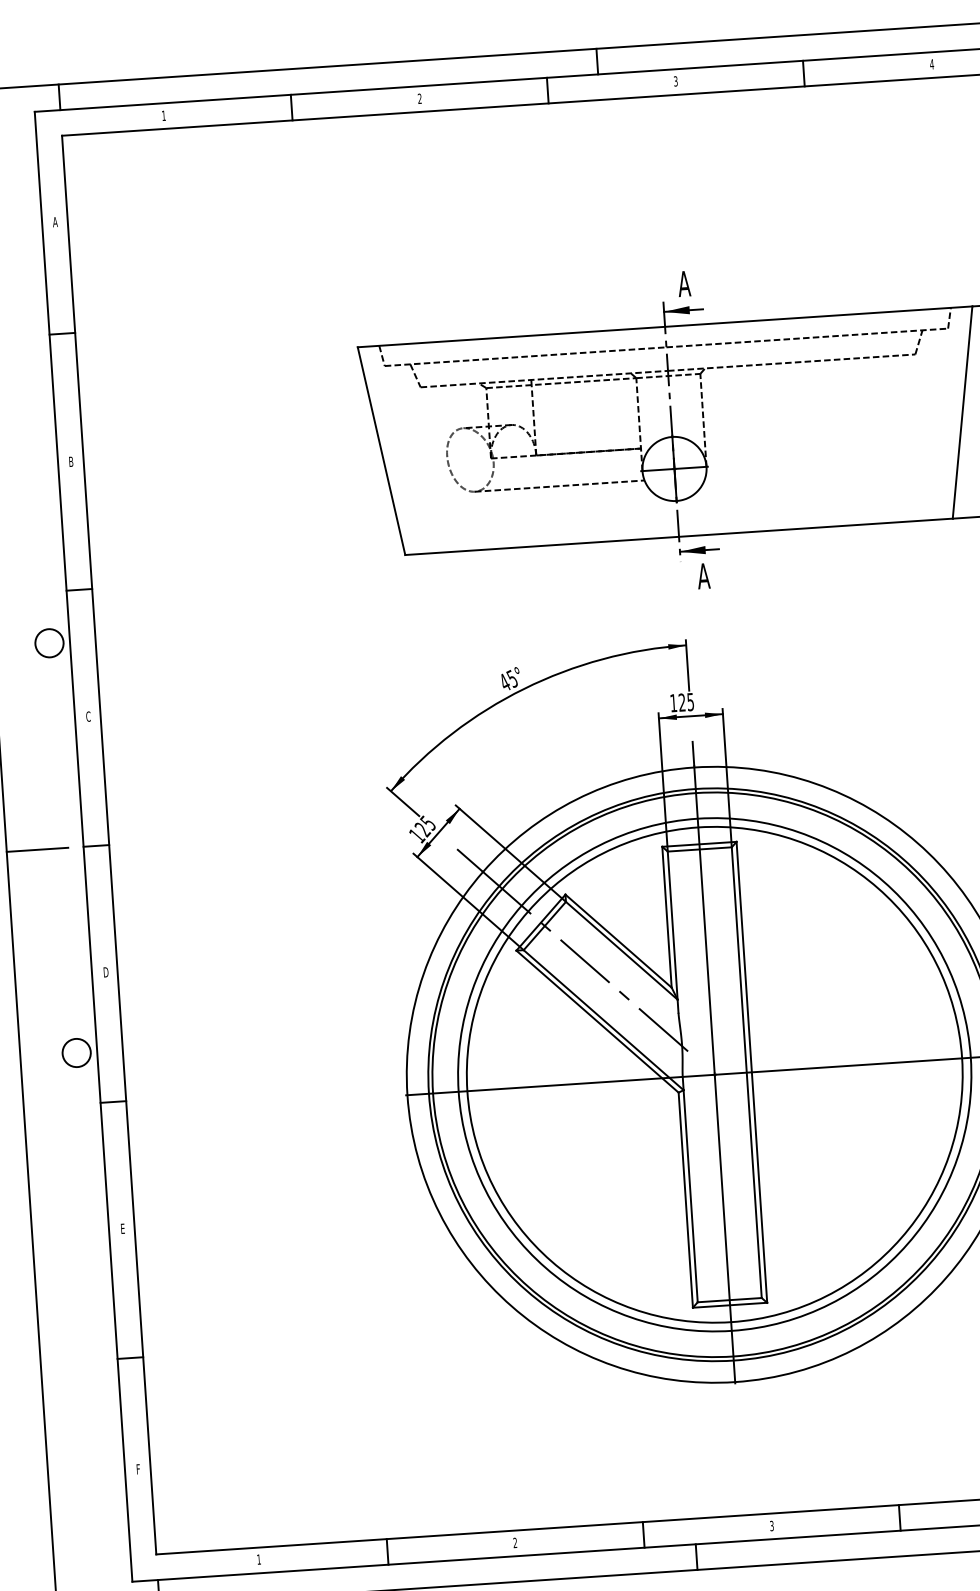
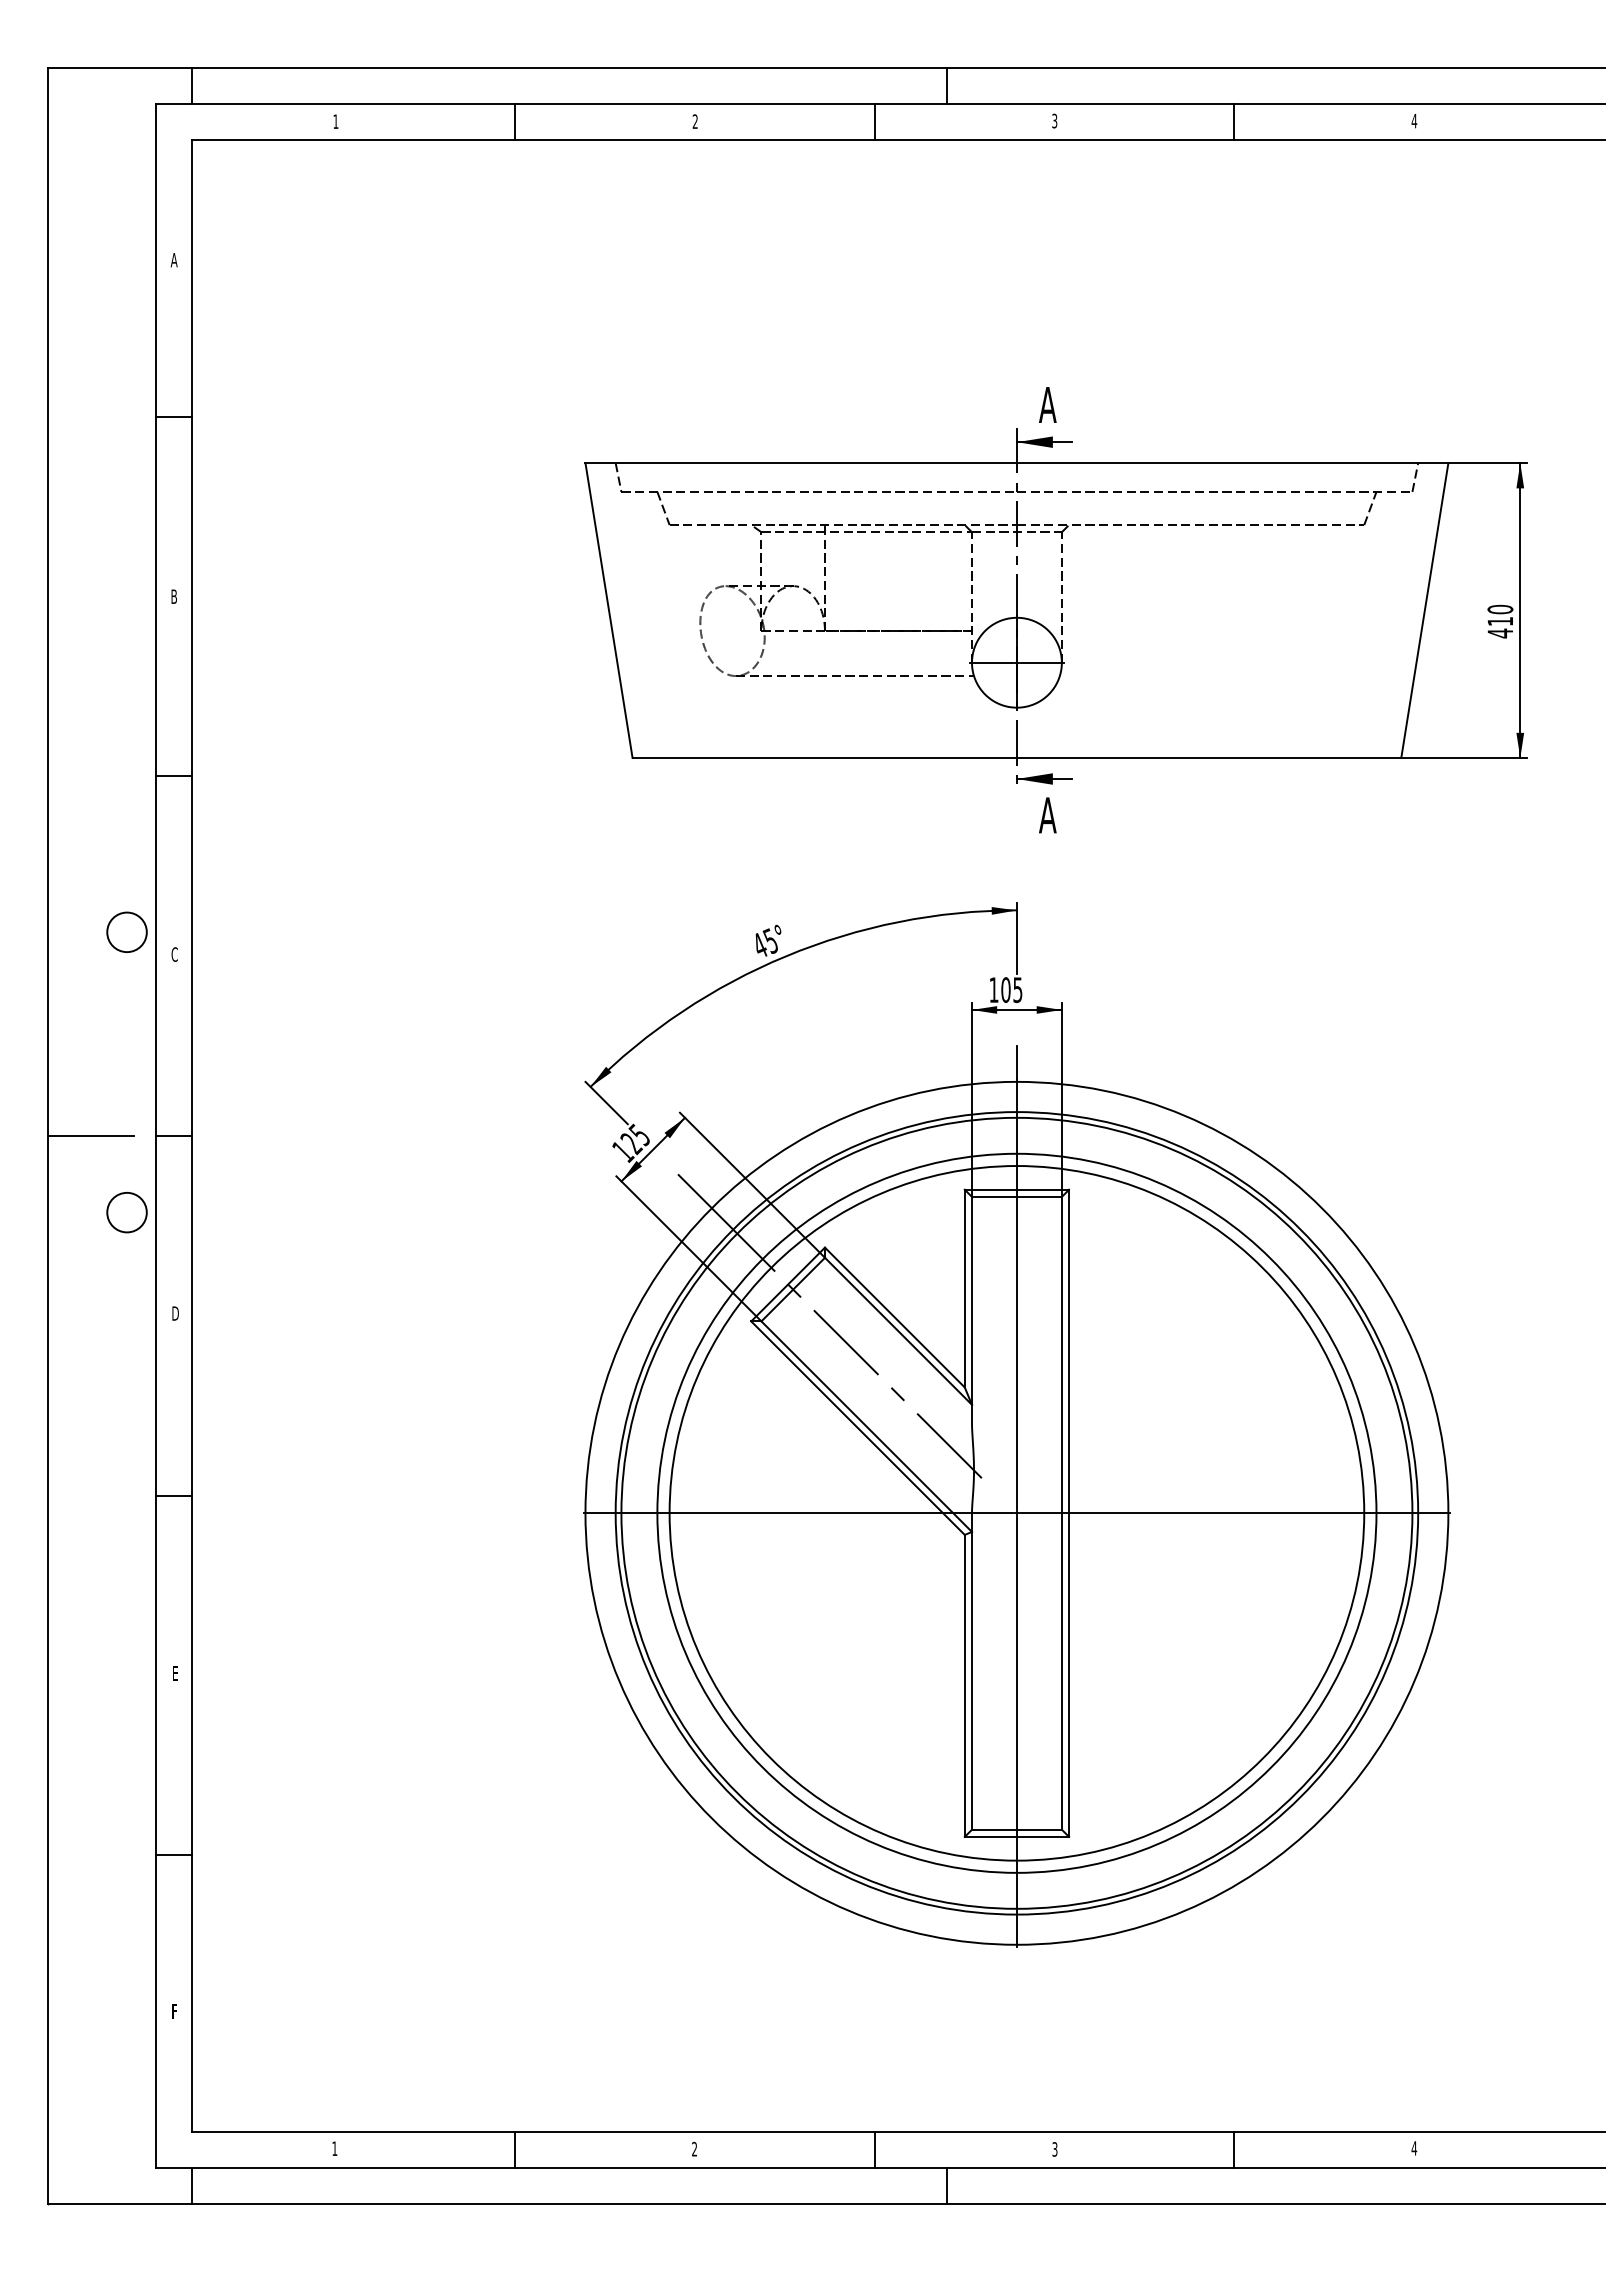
circle: (49, 642) -> (126, 931), moved
text: (681, 702) -> (1005, 989), 125 -> 105
circle: (76, 1052) -> (126, 1212), moved

